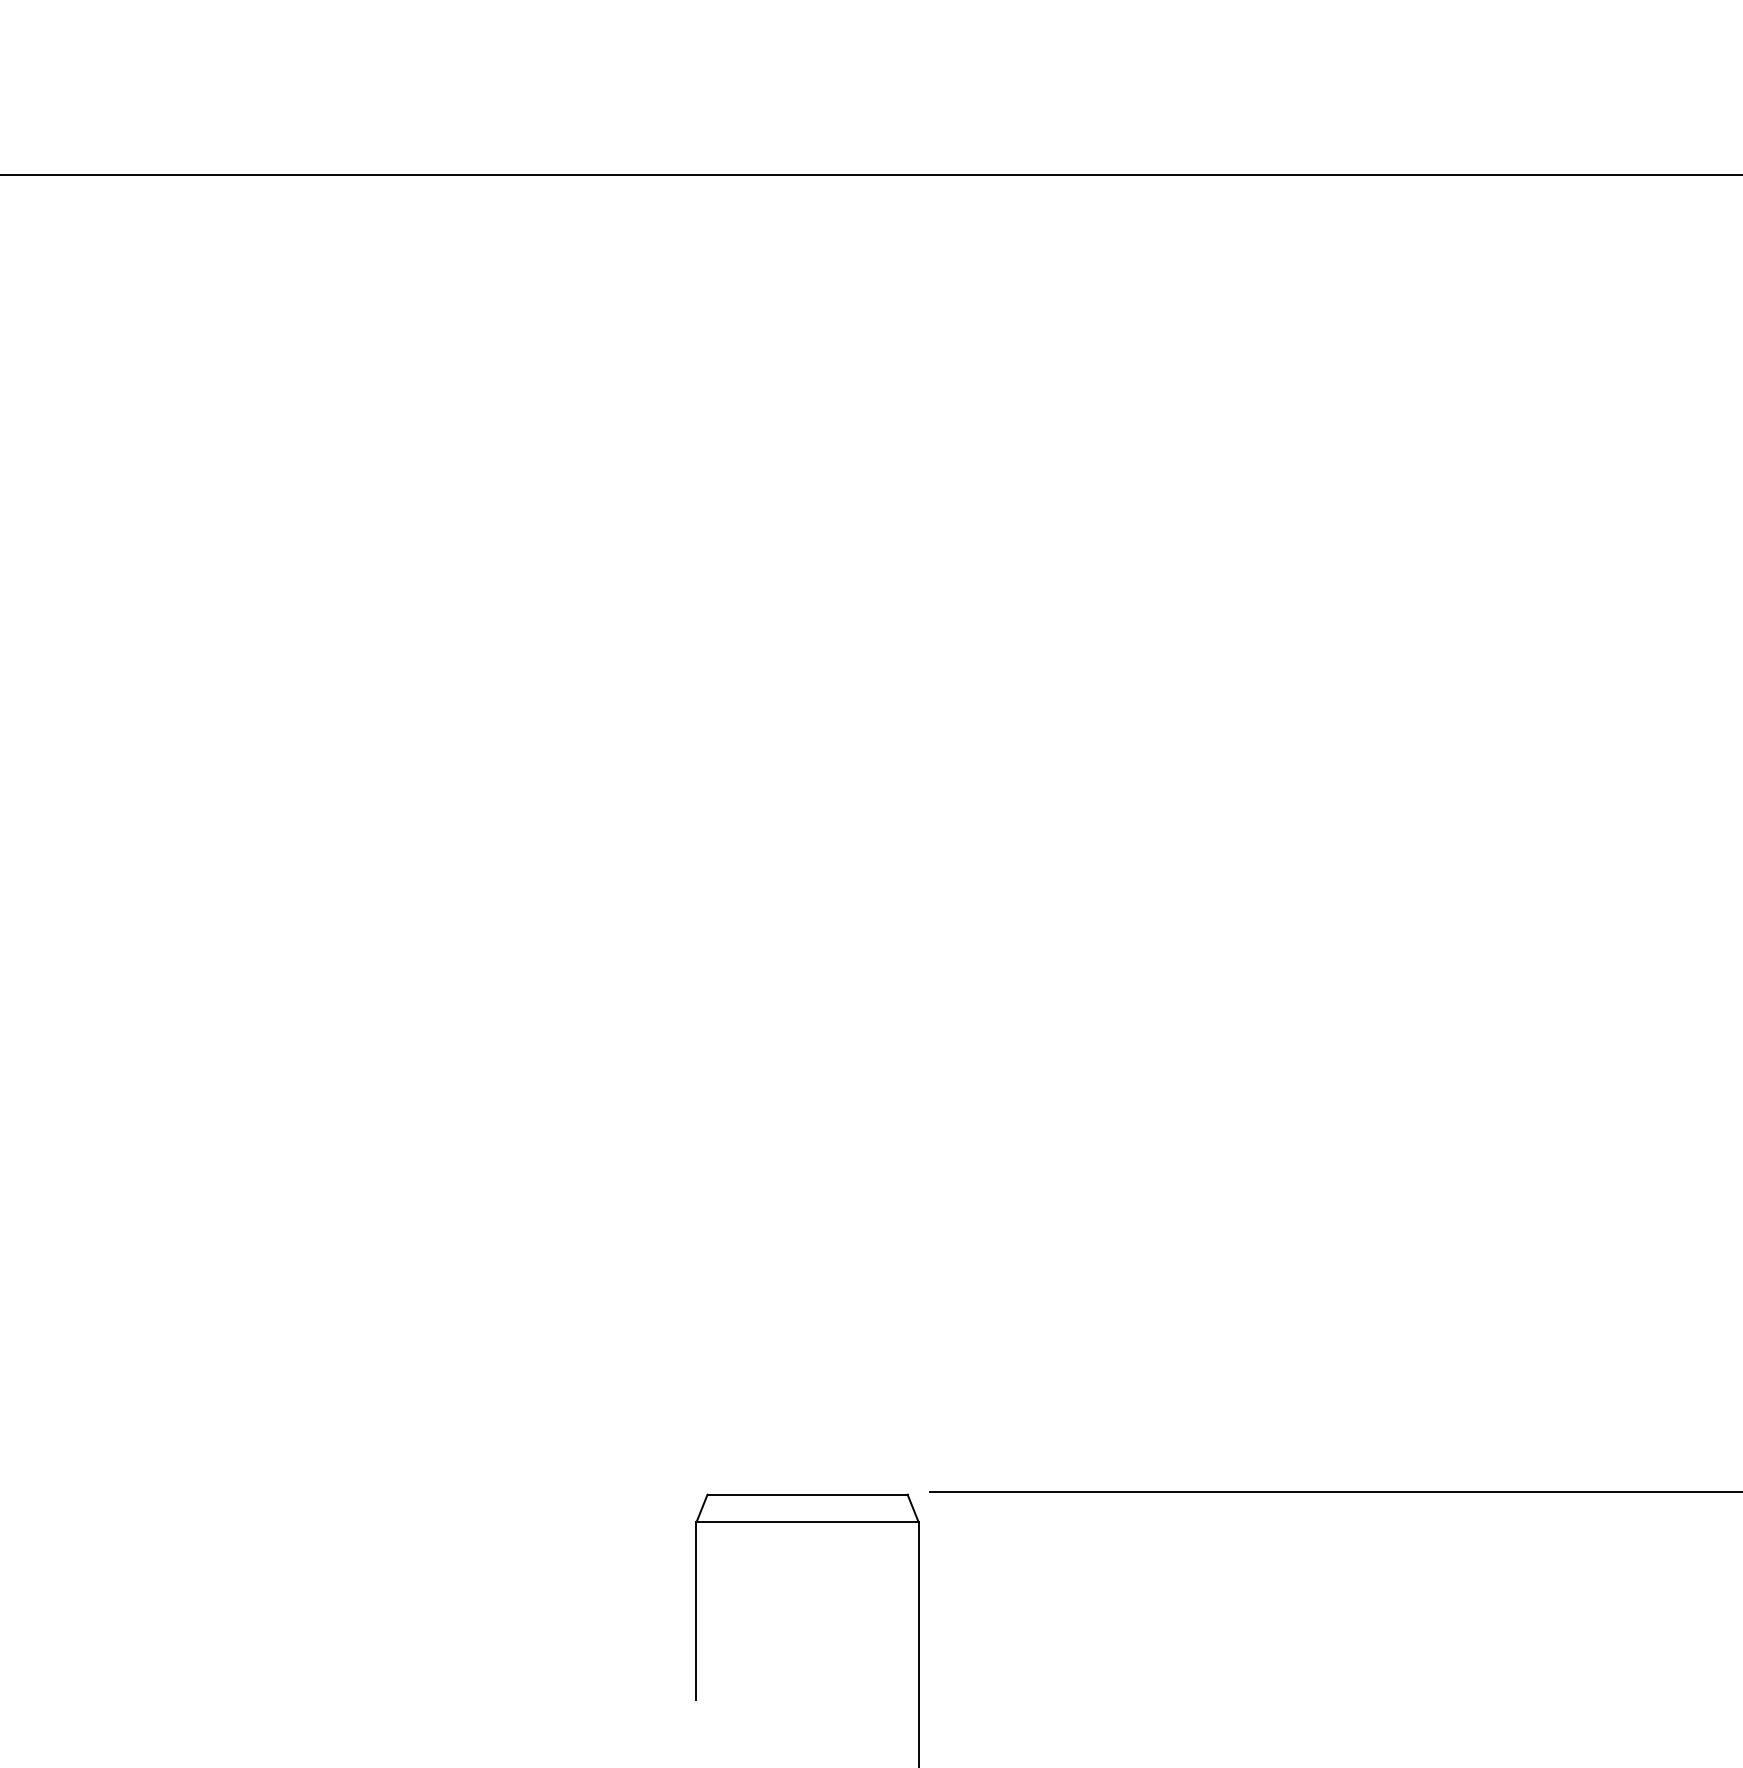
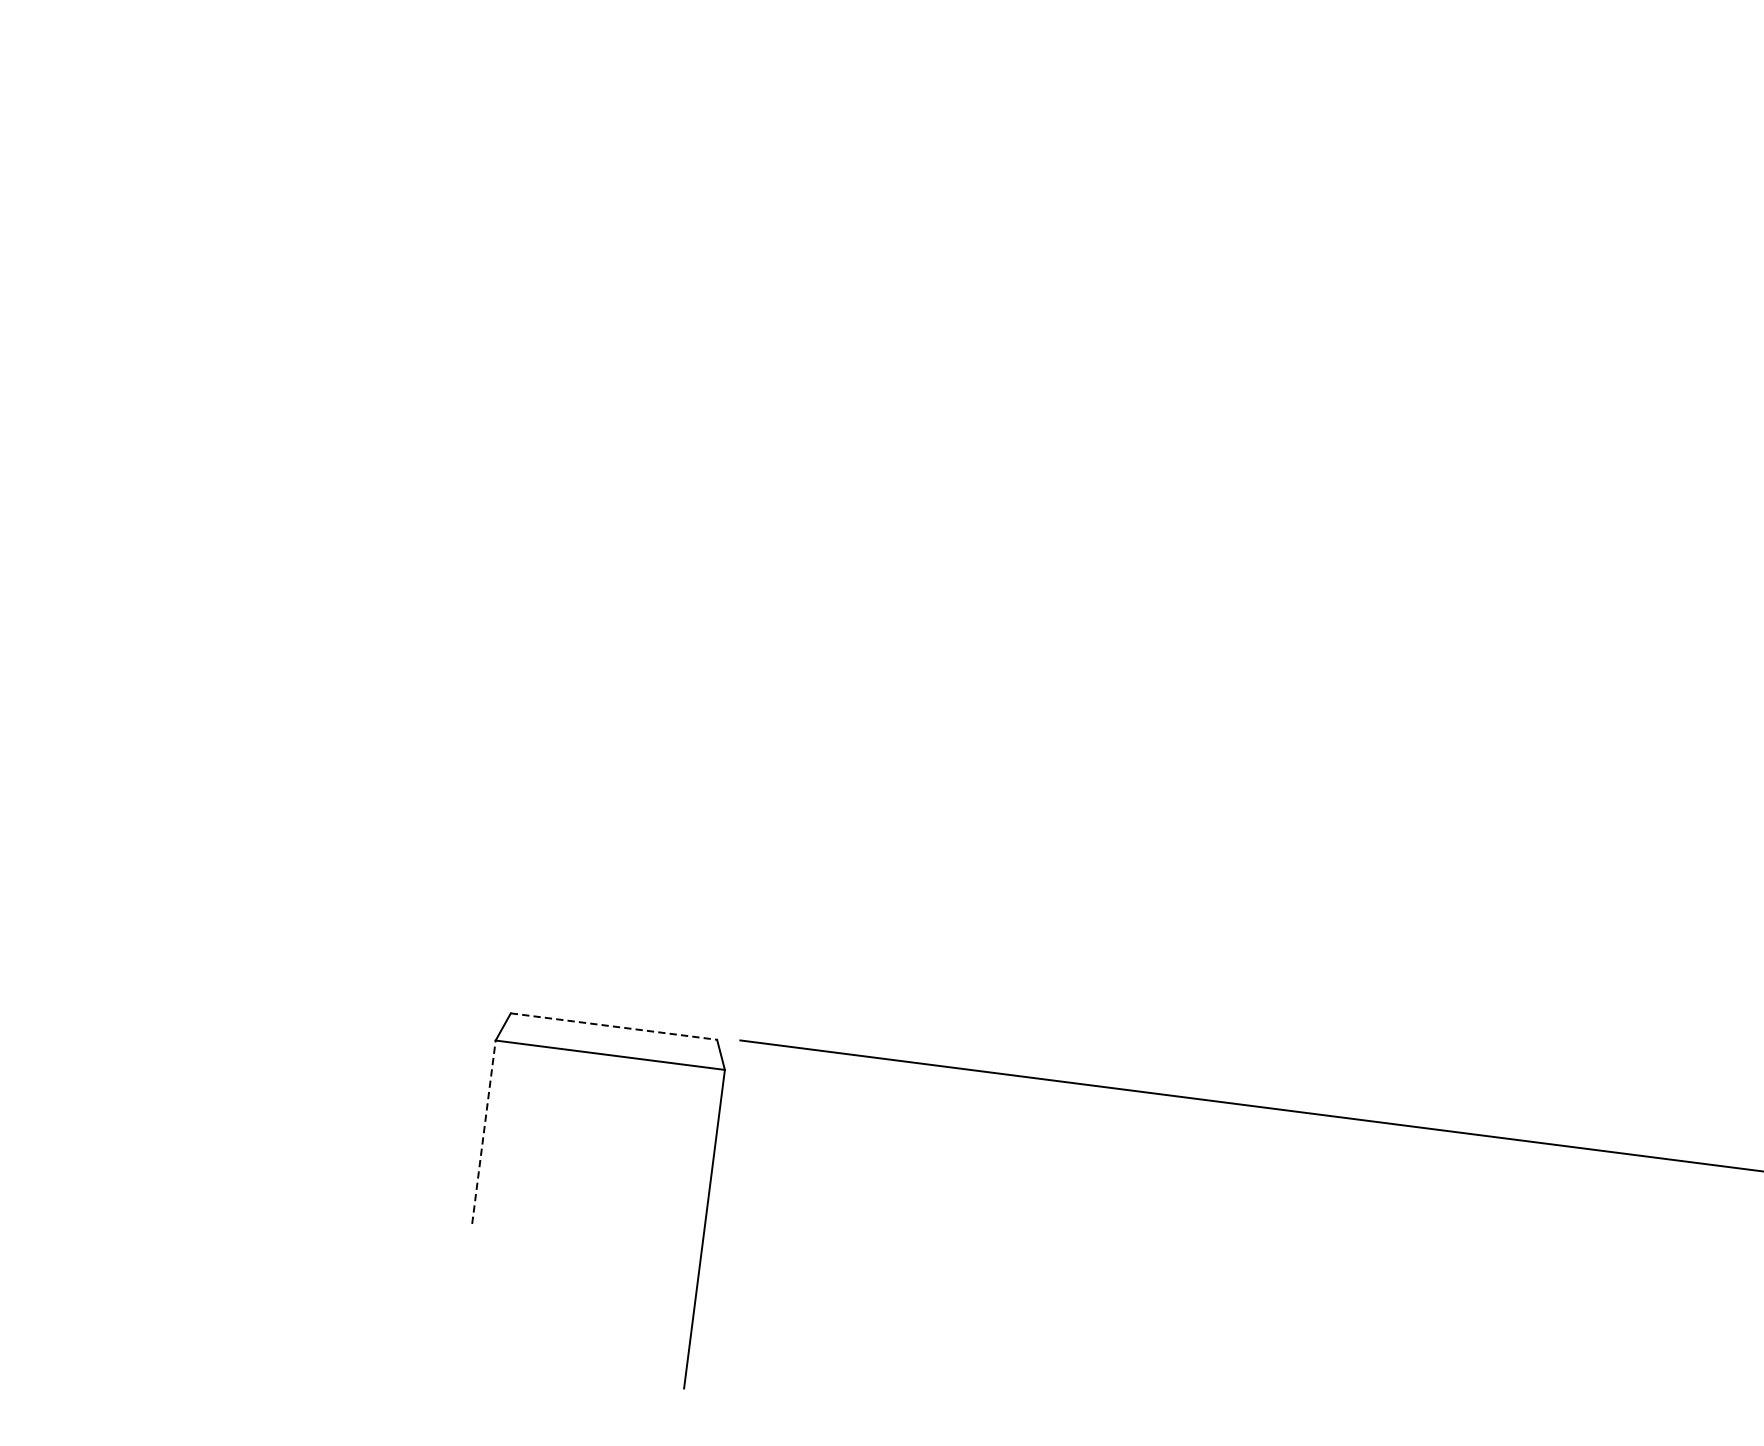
line: (808, 1494) -> (614, 1026), solid -> dashed
line: (696, 1611) -> (483, 1132), solid -> dashed

